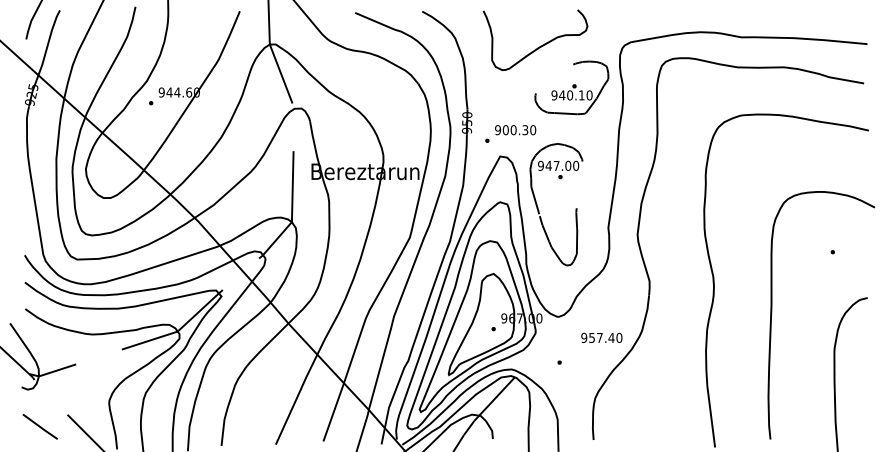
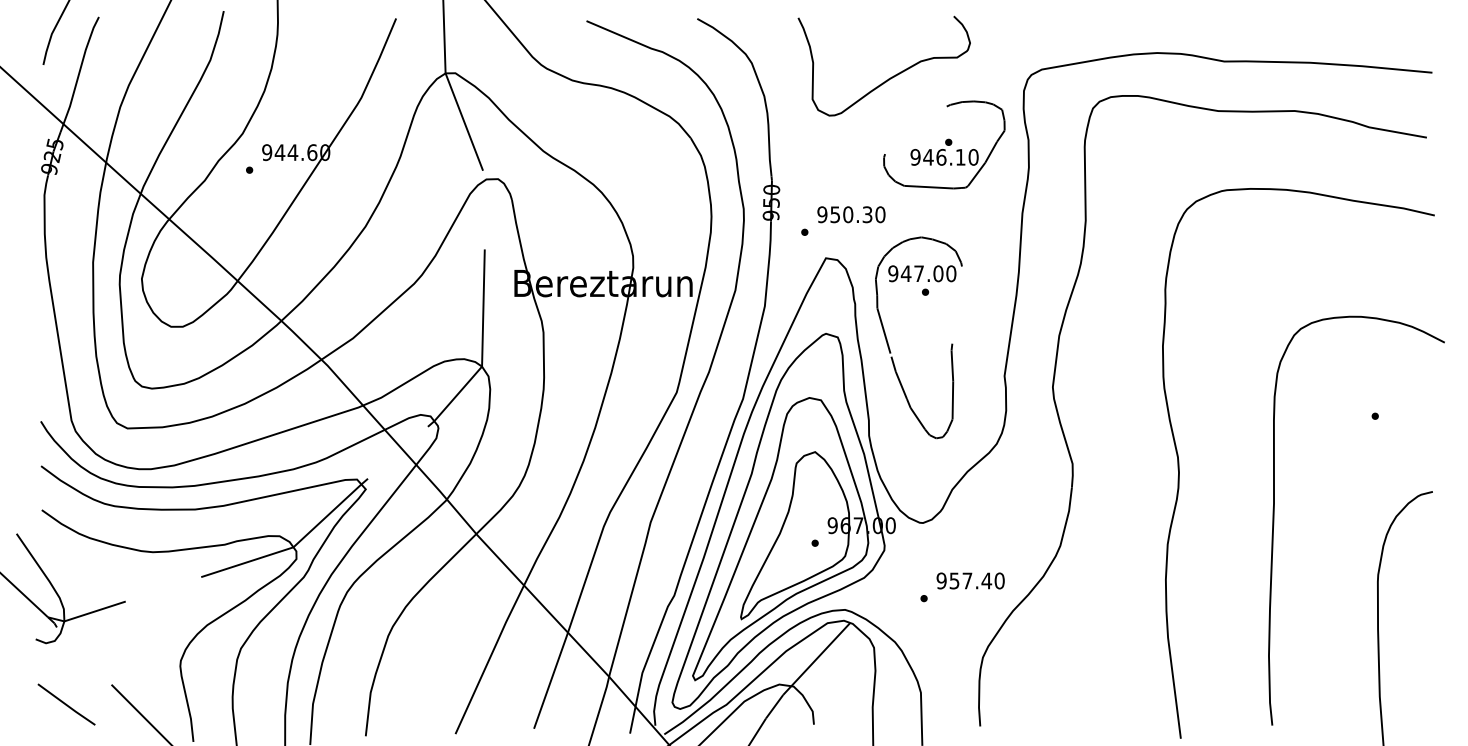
text: (570, 95) -> (942, 157), 940.10 -> 946.10
text: (505, 130) -> (834, 215), 900.30 -> 950.30
text: (601, 337) -> (970, 580), moved

